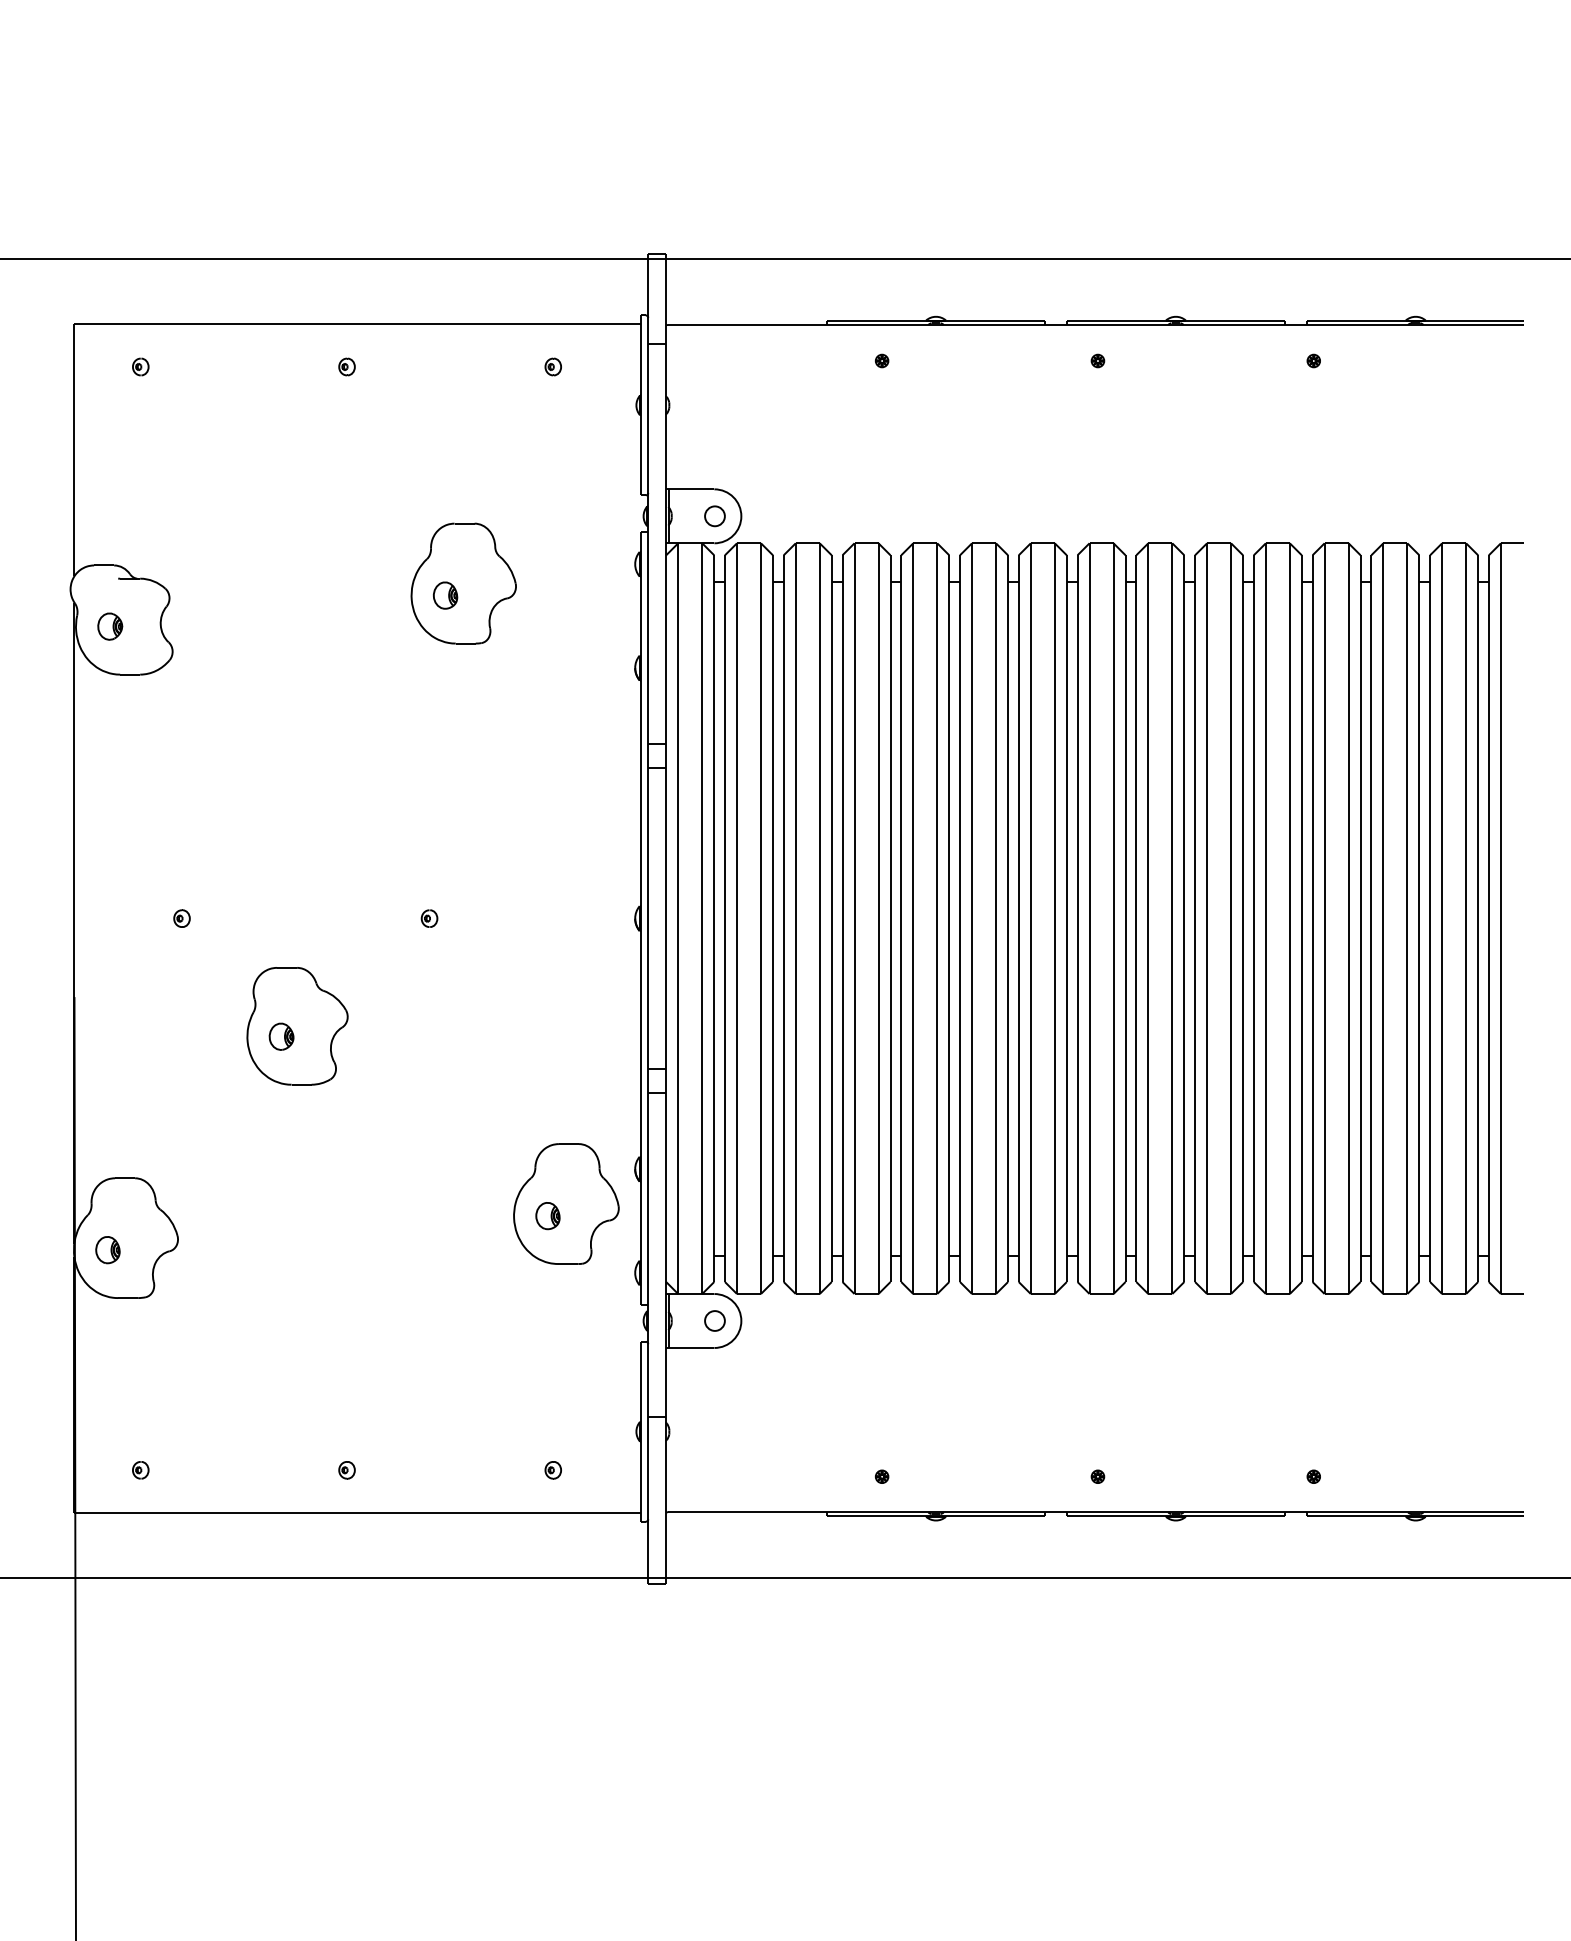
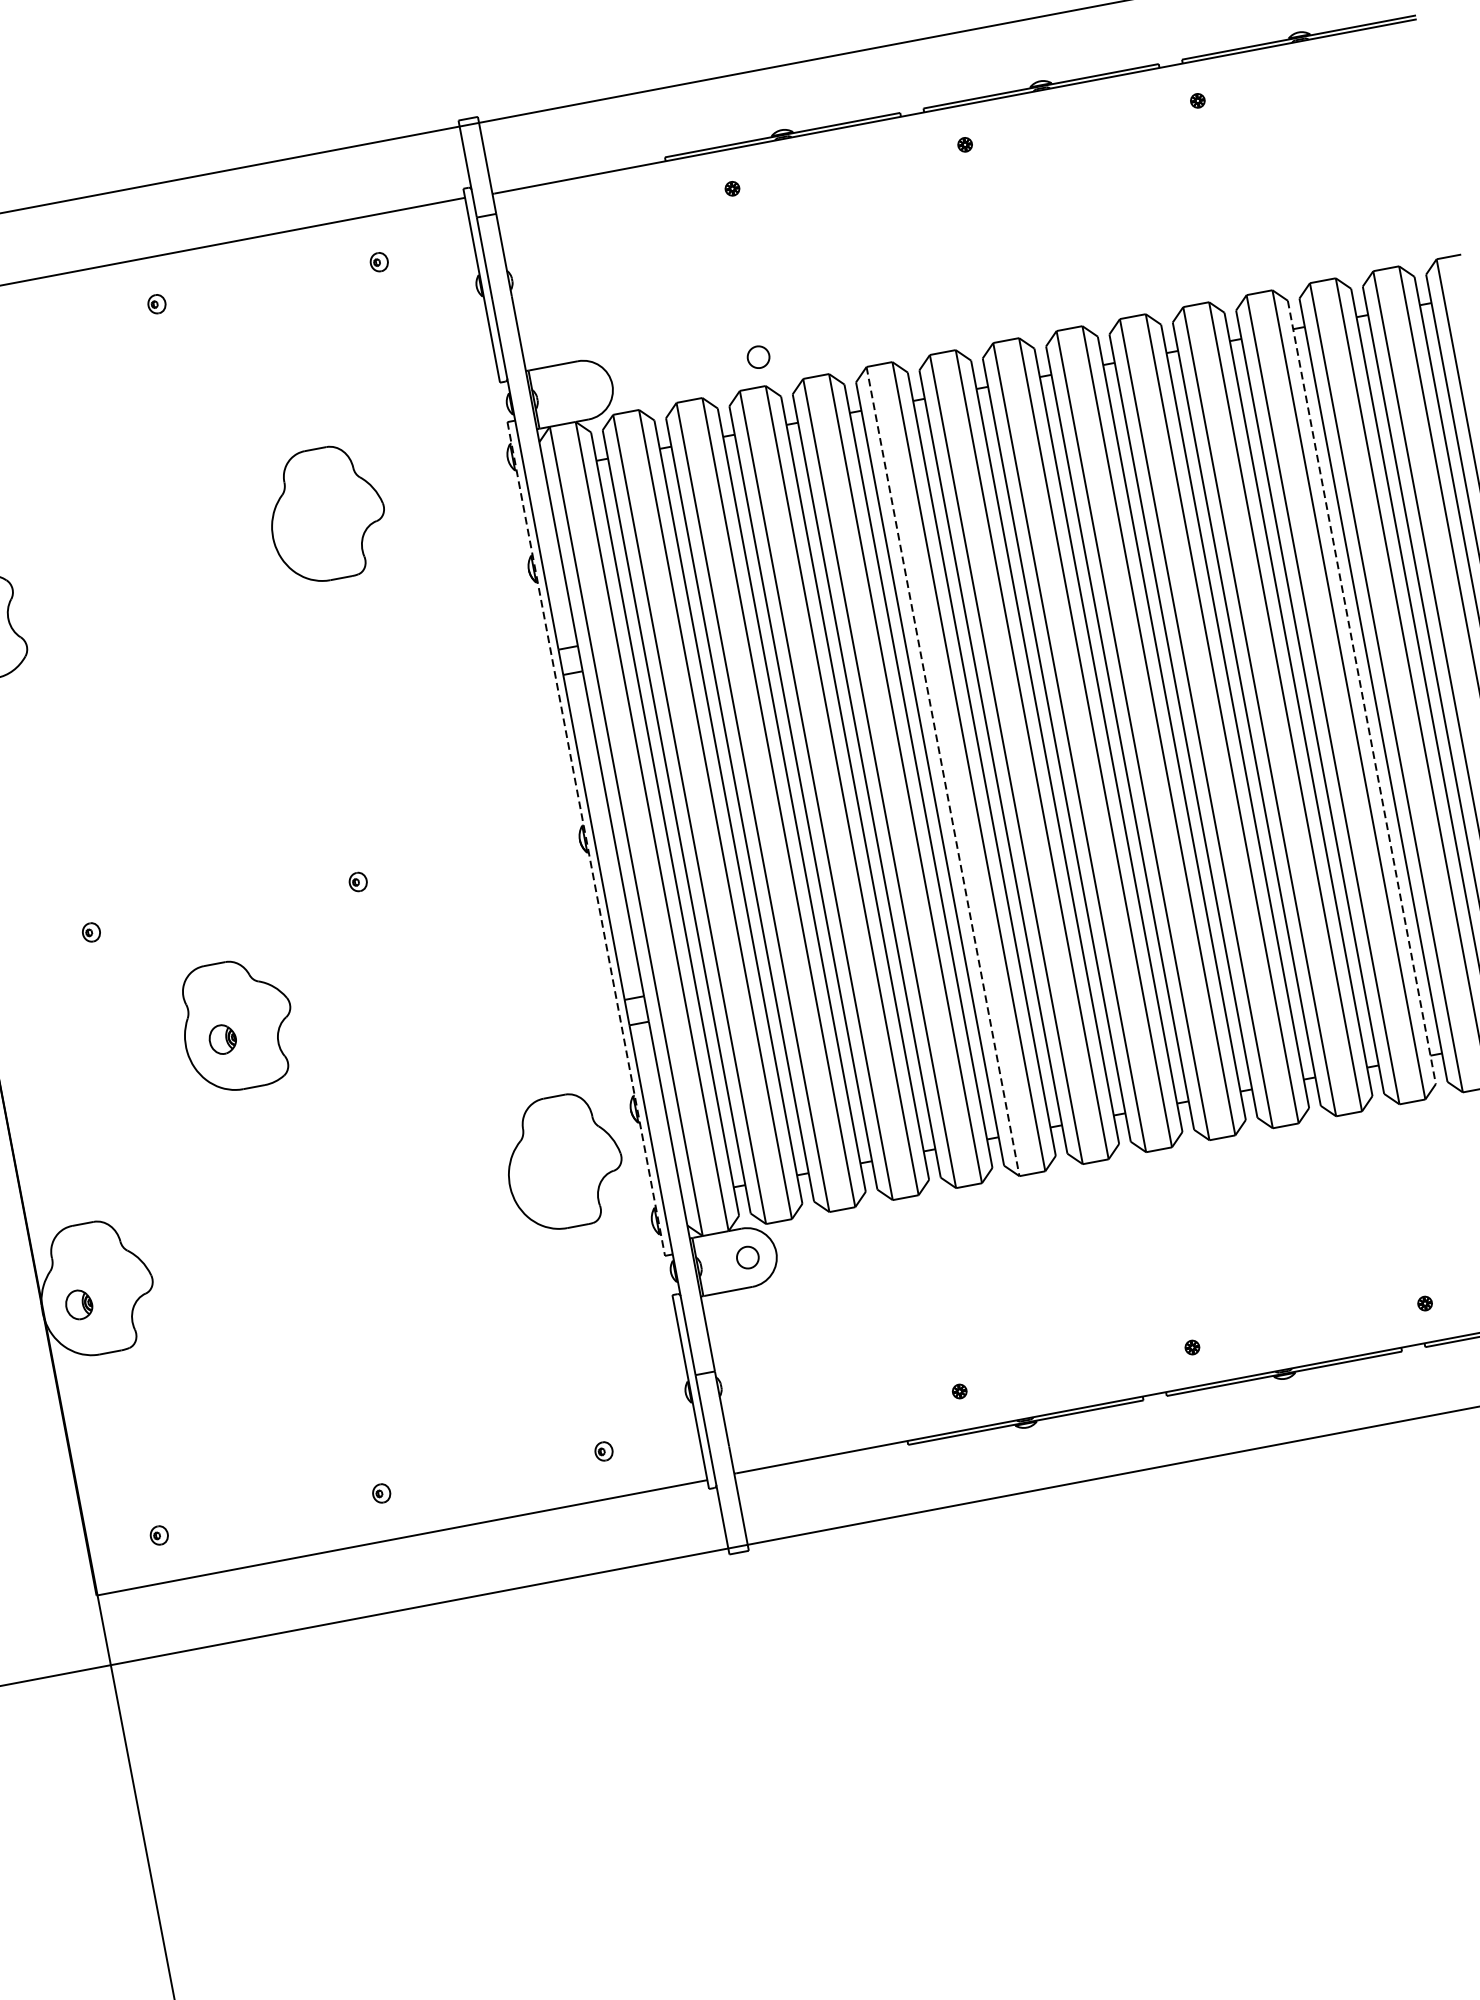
circle: (714, 516) -> (758, 357), moved
part: (445, 595) -> (309, 530), removed
line: (641, 918) -> (586, 838), solid -> dashed
line: (972, 919) -> (943, 772), solid -> dashed
line: (1360, 919) -> (1361, 693), solid -> dashed
part: (547, 1216) -> (546, 1179), removed

